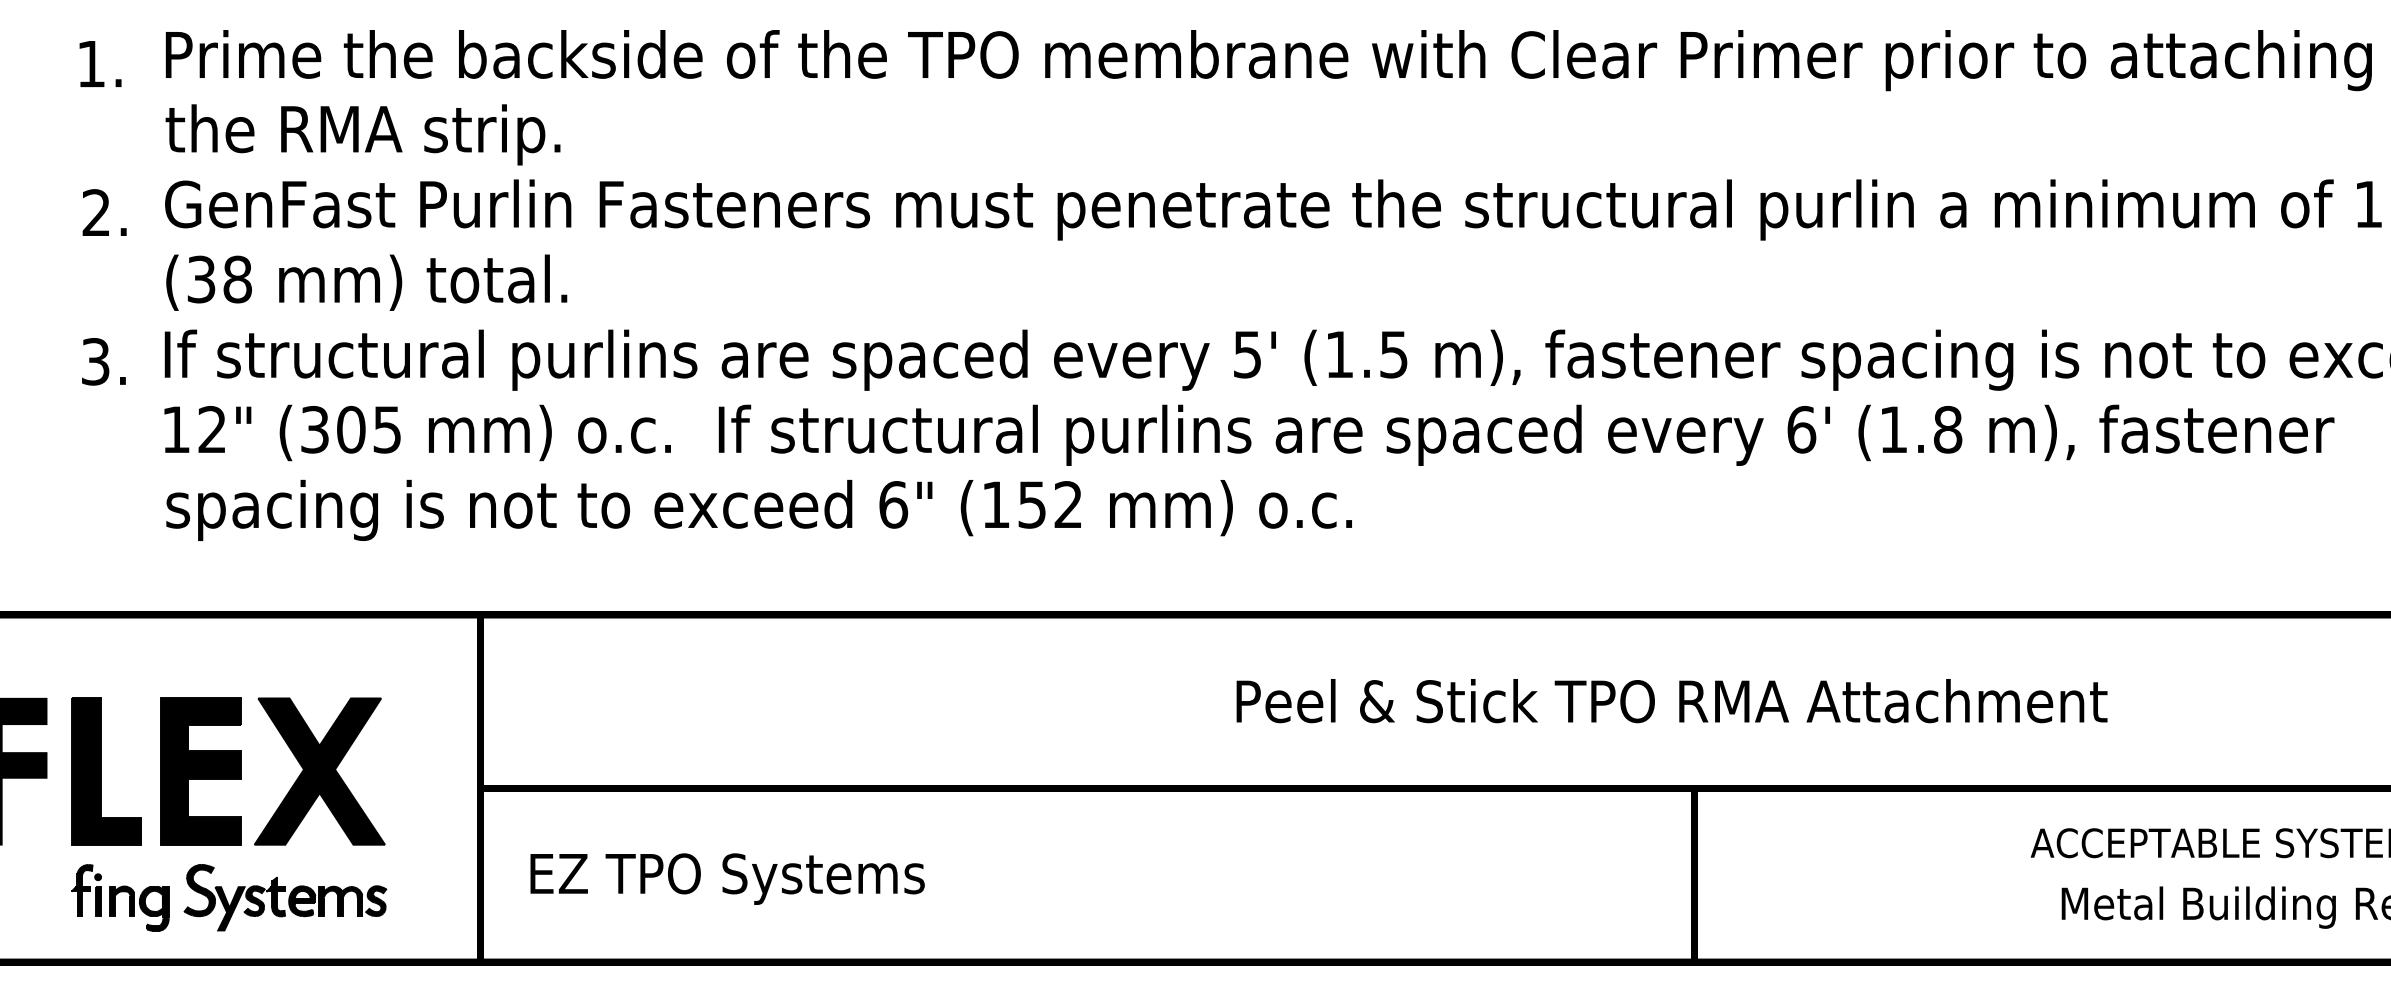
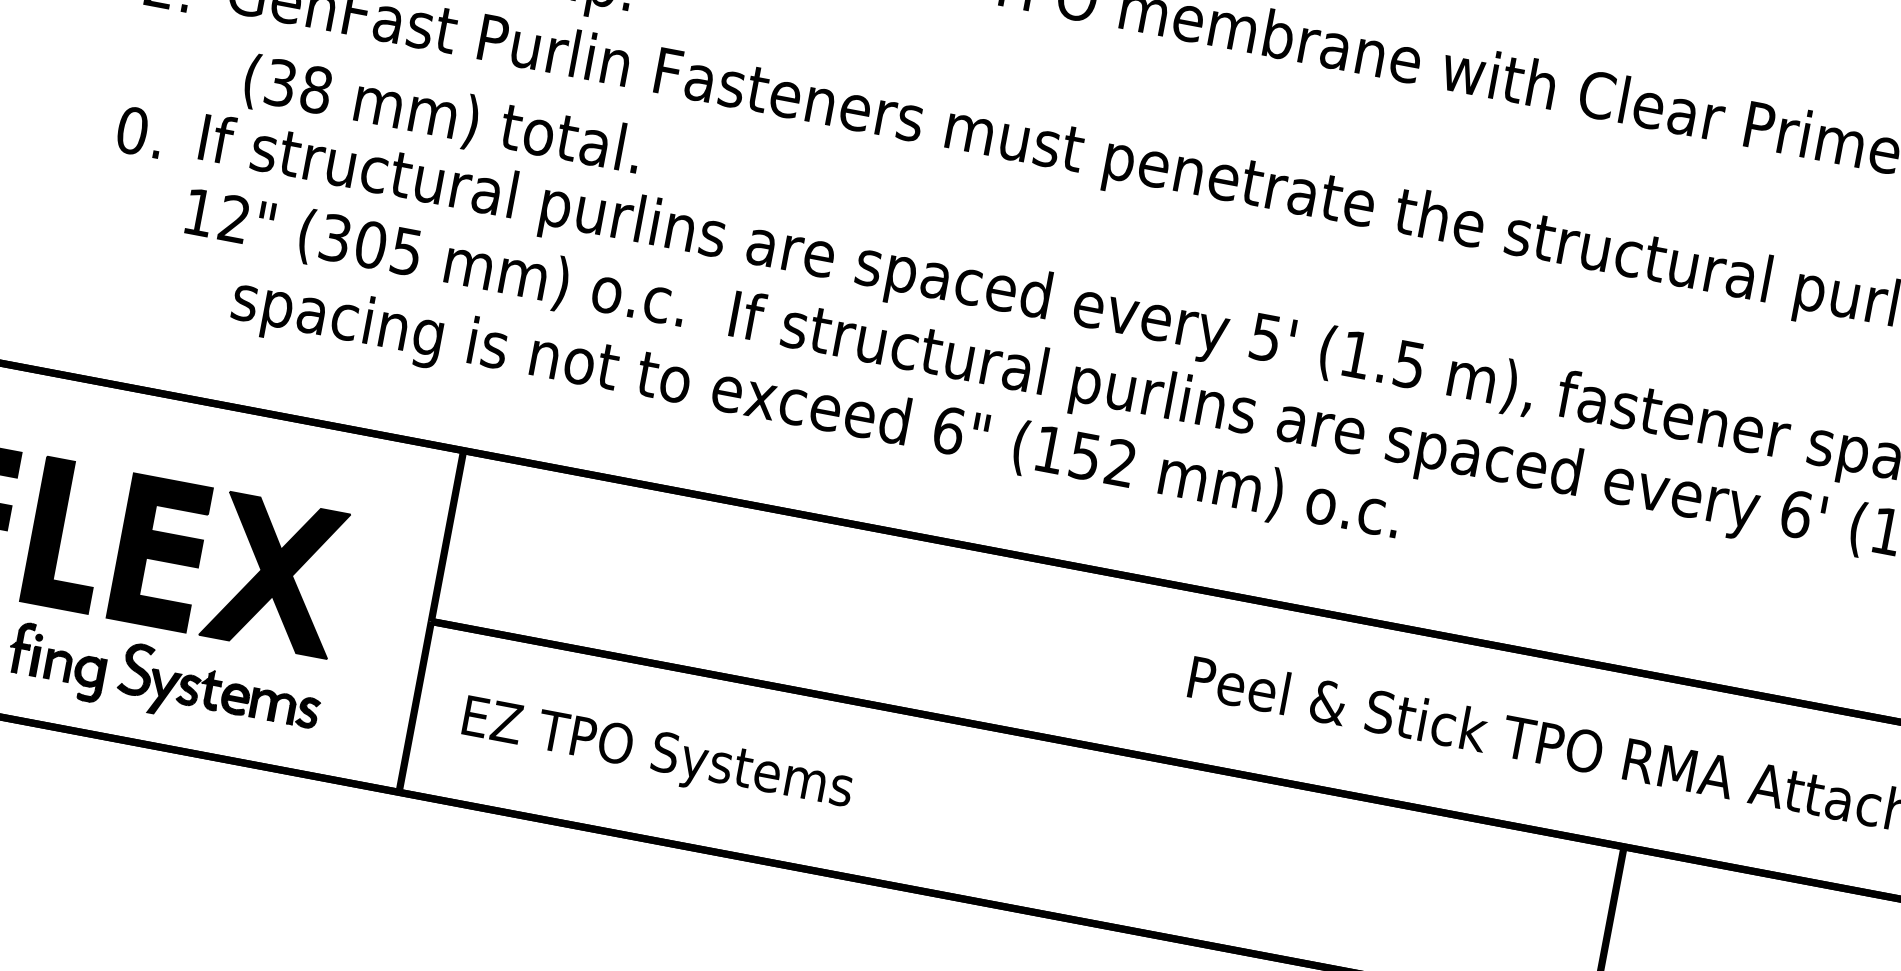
text: (366, 282) -> (442, 116), moved
text: (95, 361) -> (132, 130), 3. -> 0.
text: (758, 509) -> (815, 410), moved

